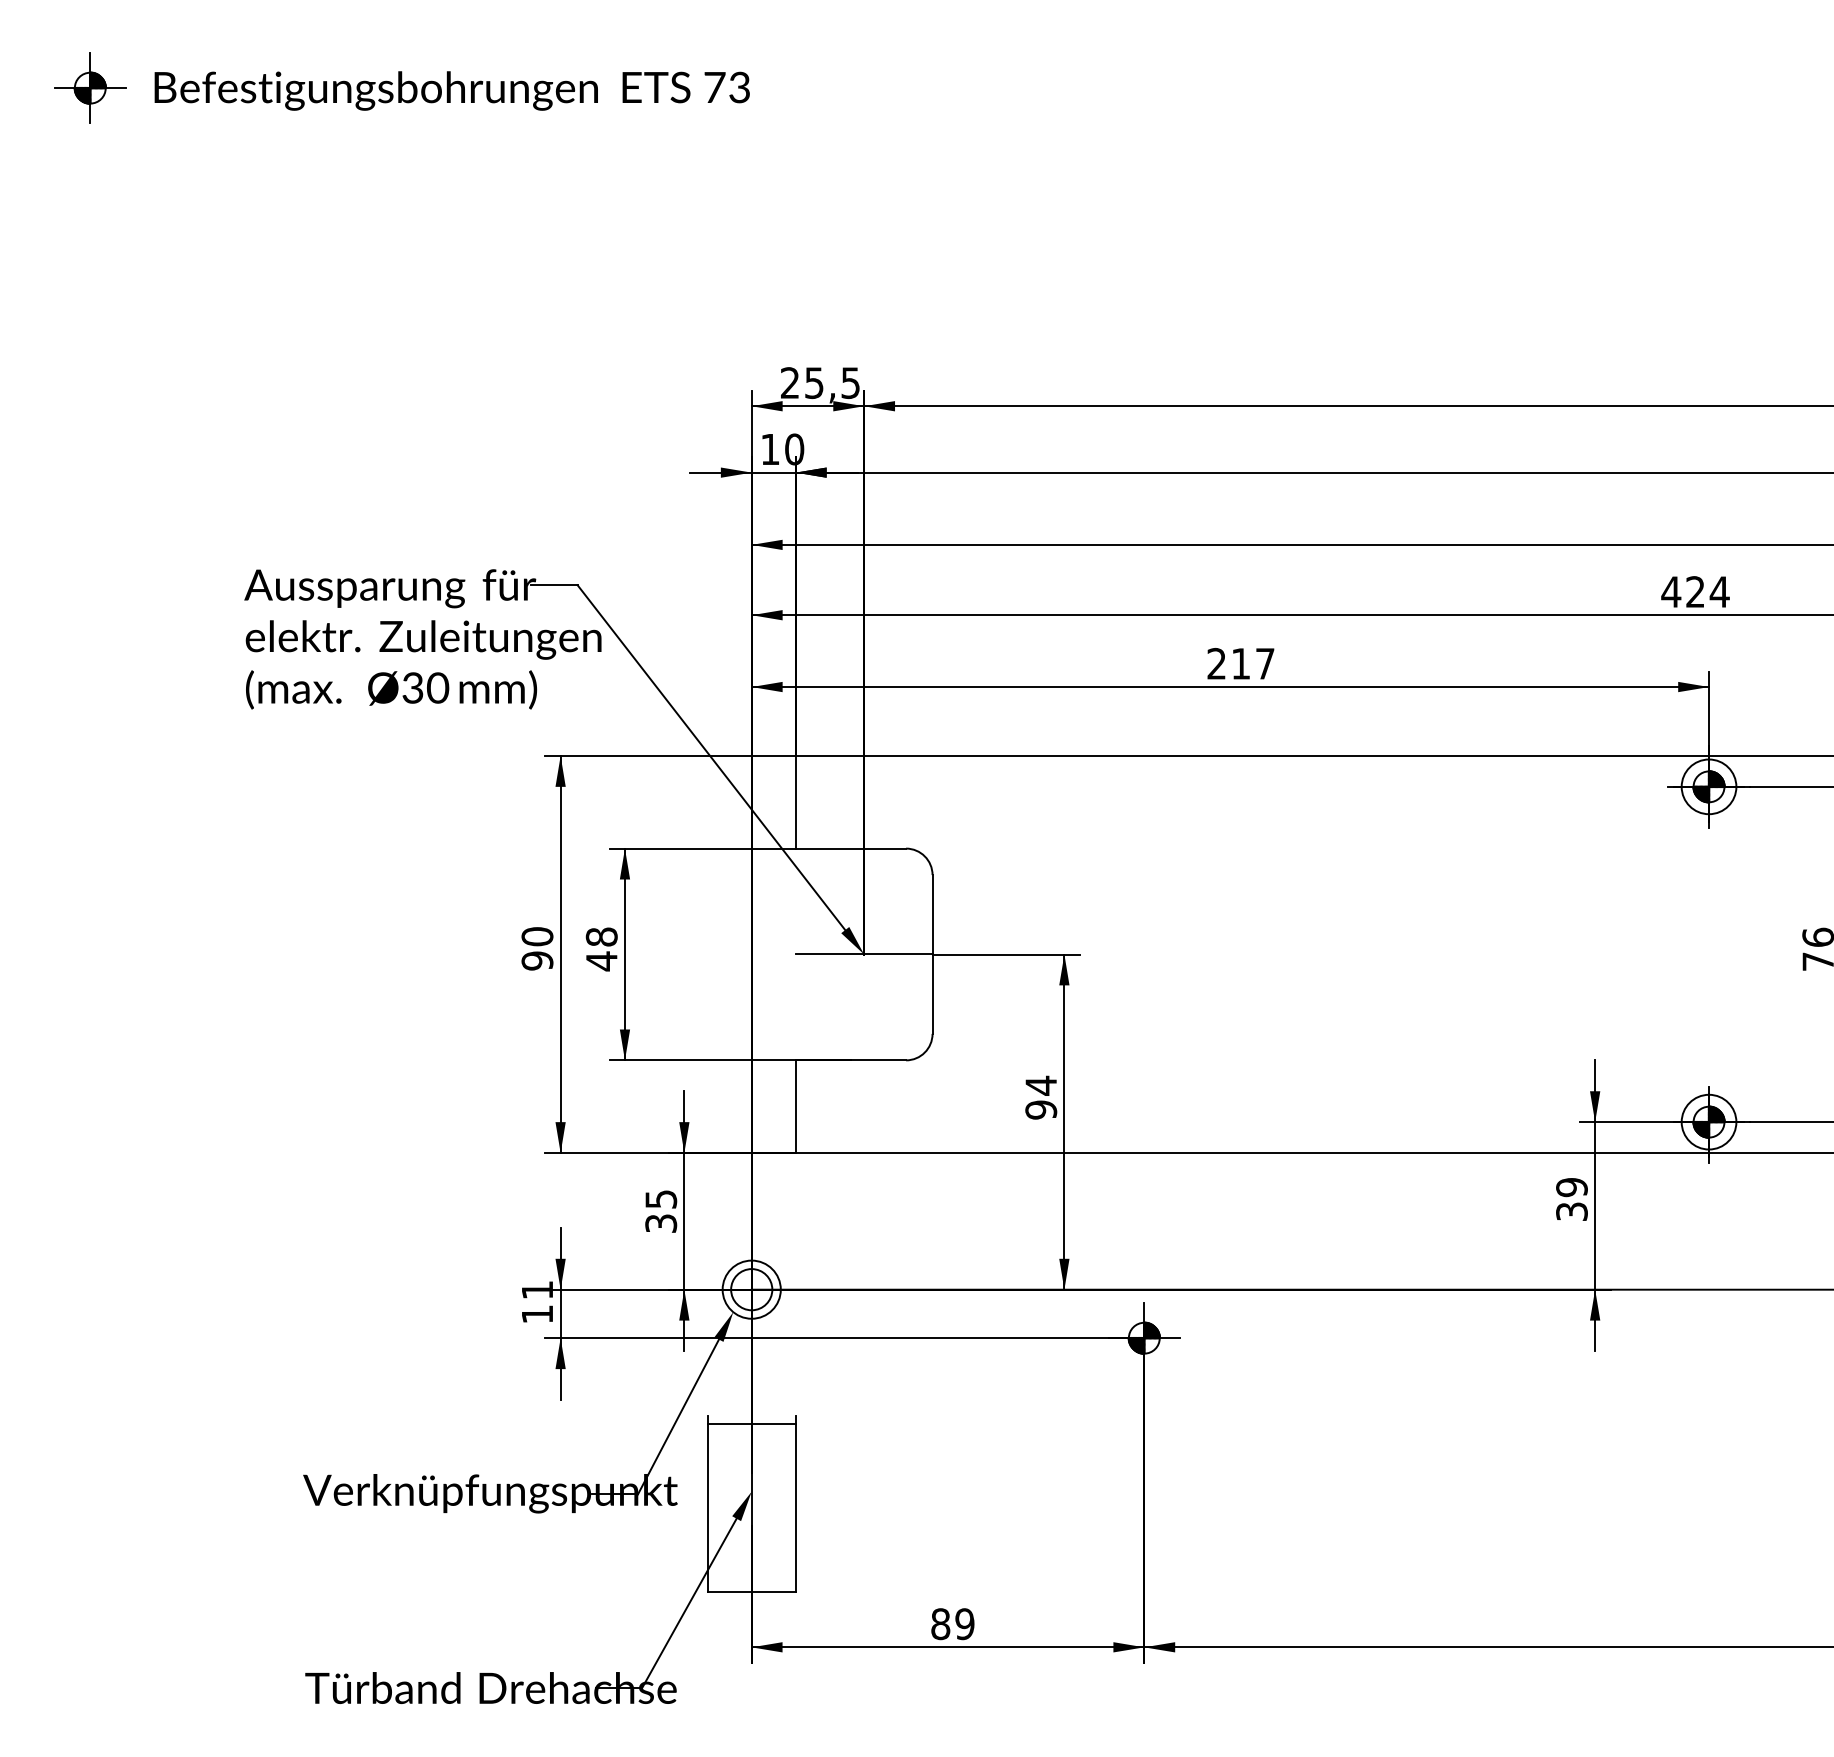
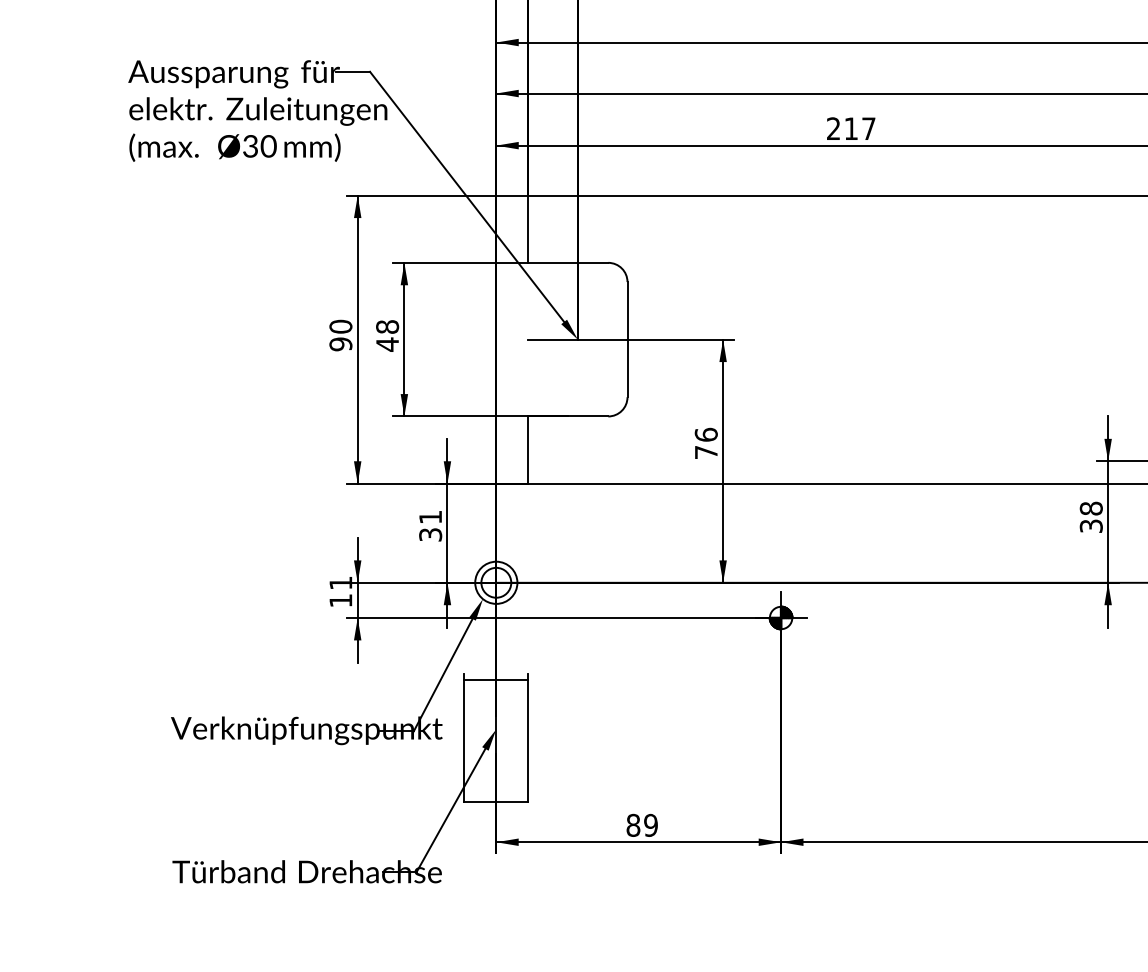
text: (1041, 1097) -> (706, 443), 94 -> 76
text: (1571, 1187) -> (1090, 508), 39 -> 38
text: (661, 1199) -> (430, 517), 35 -> 31

